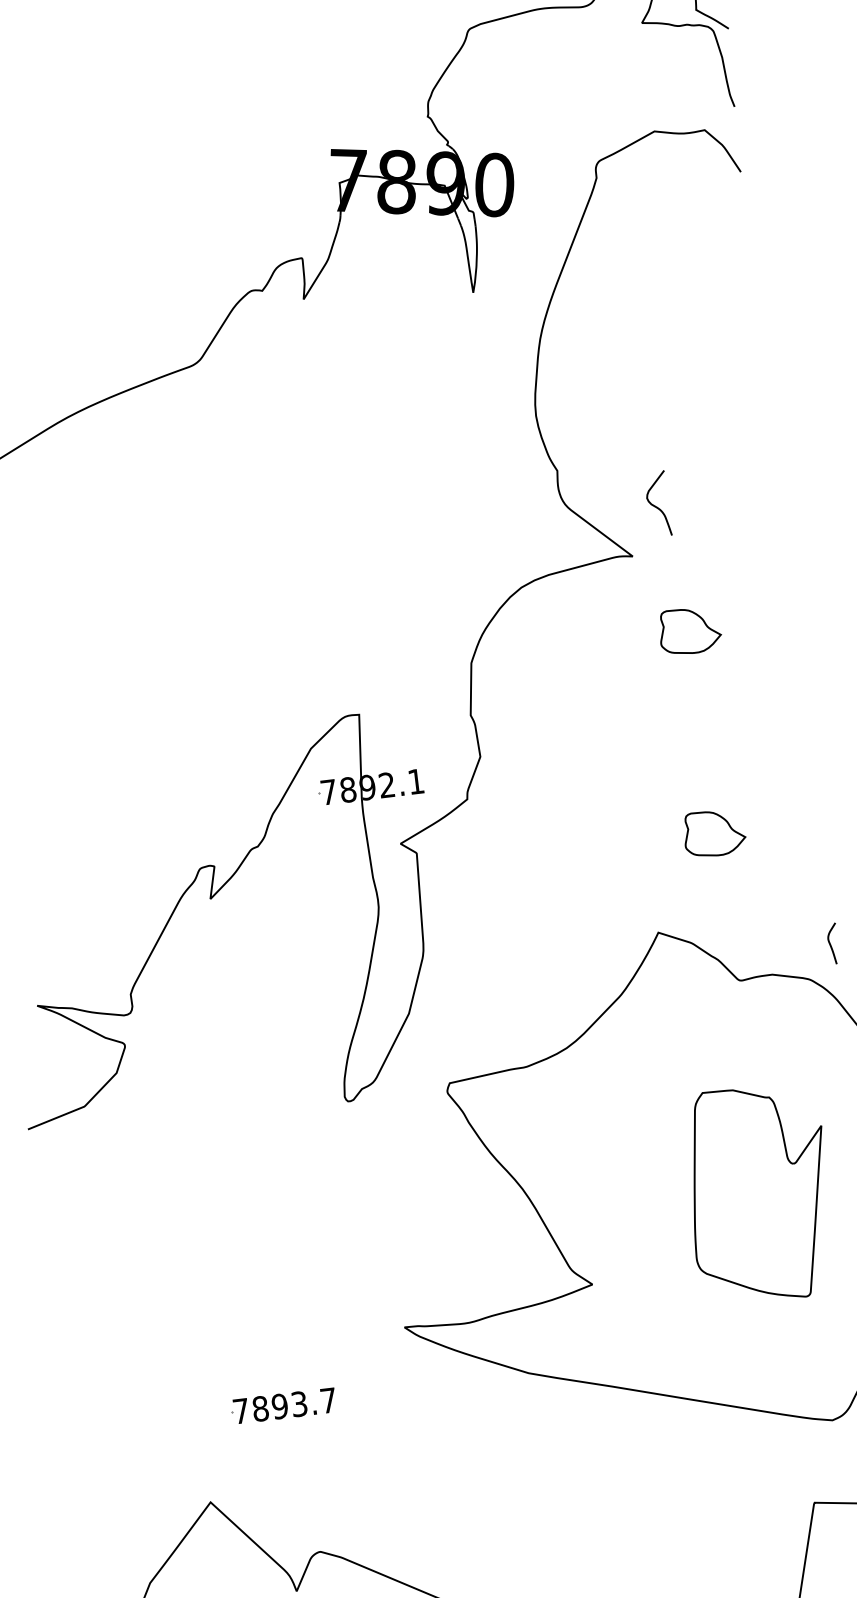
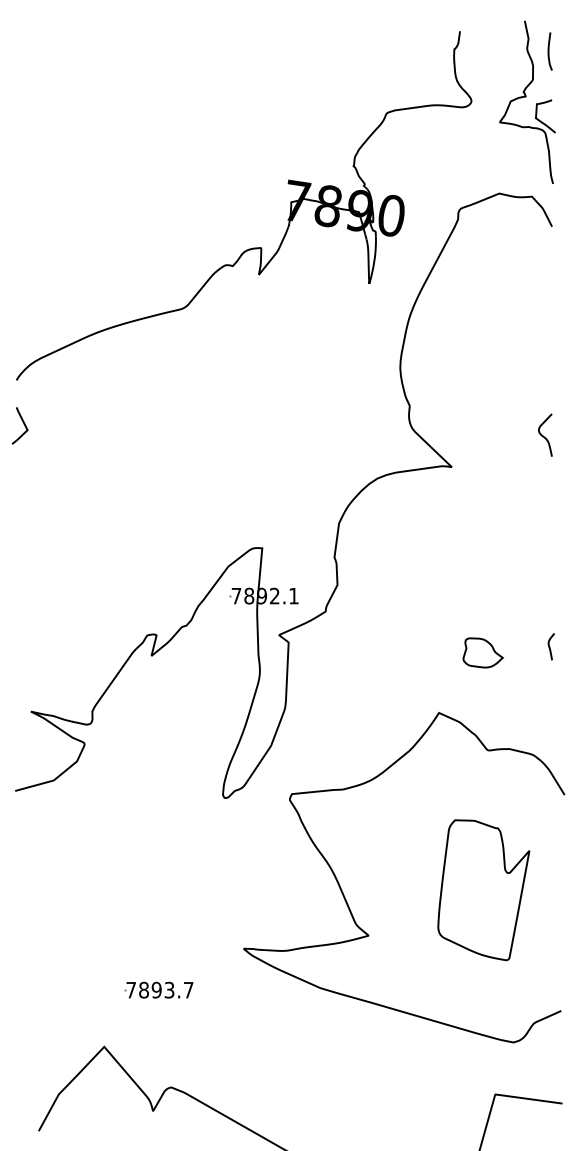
curve: (655, 504) -> (543, 435), moved
part: (688, 630) -> (482, 519), removed
curve: (831, 943) -> (550, 646), moved

